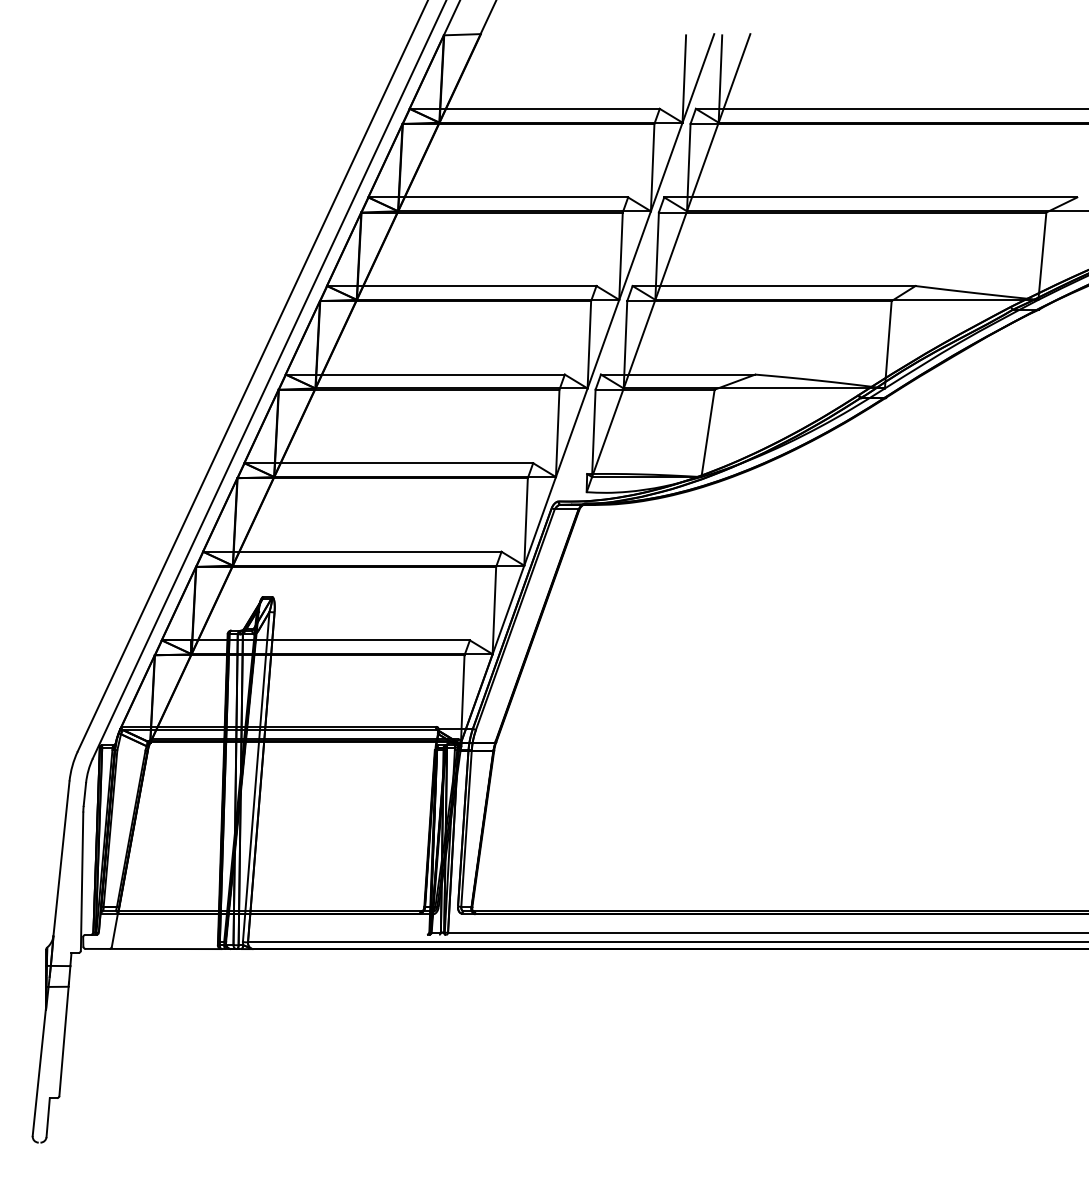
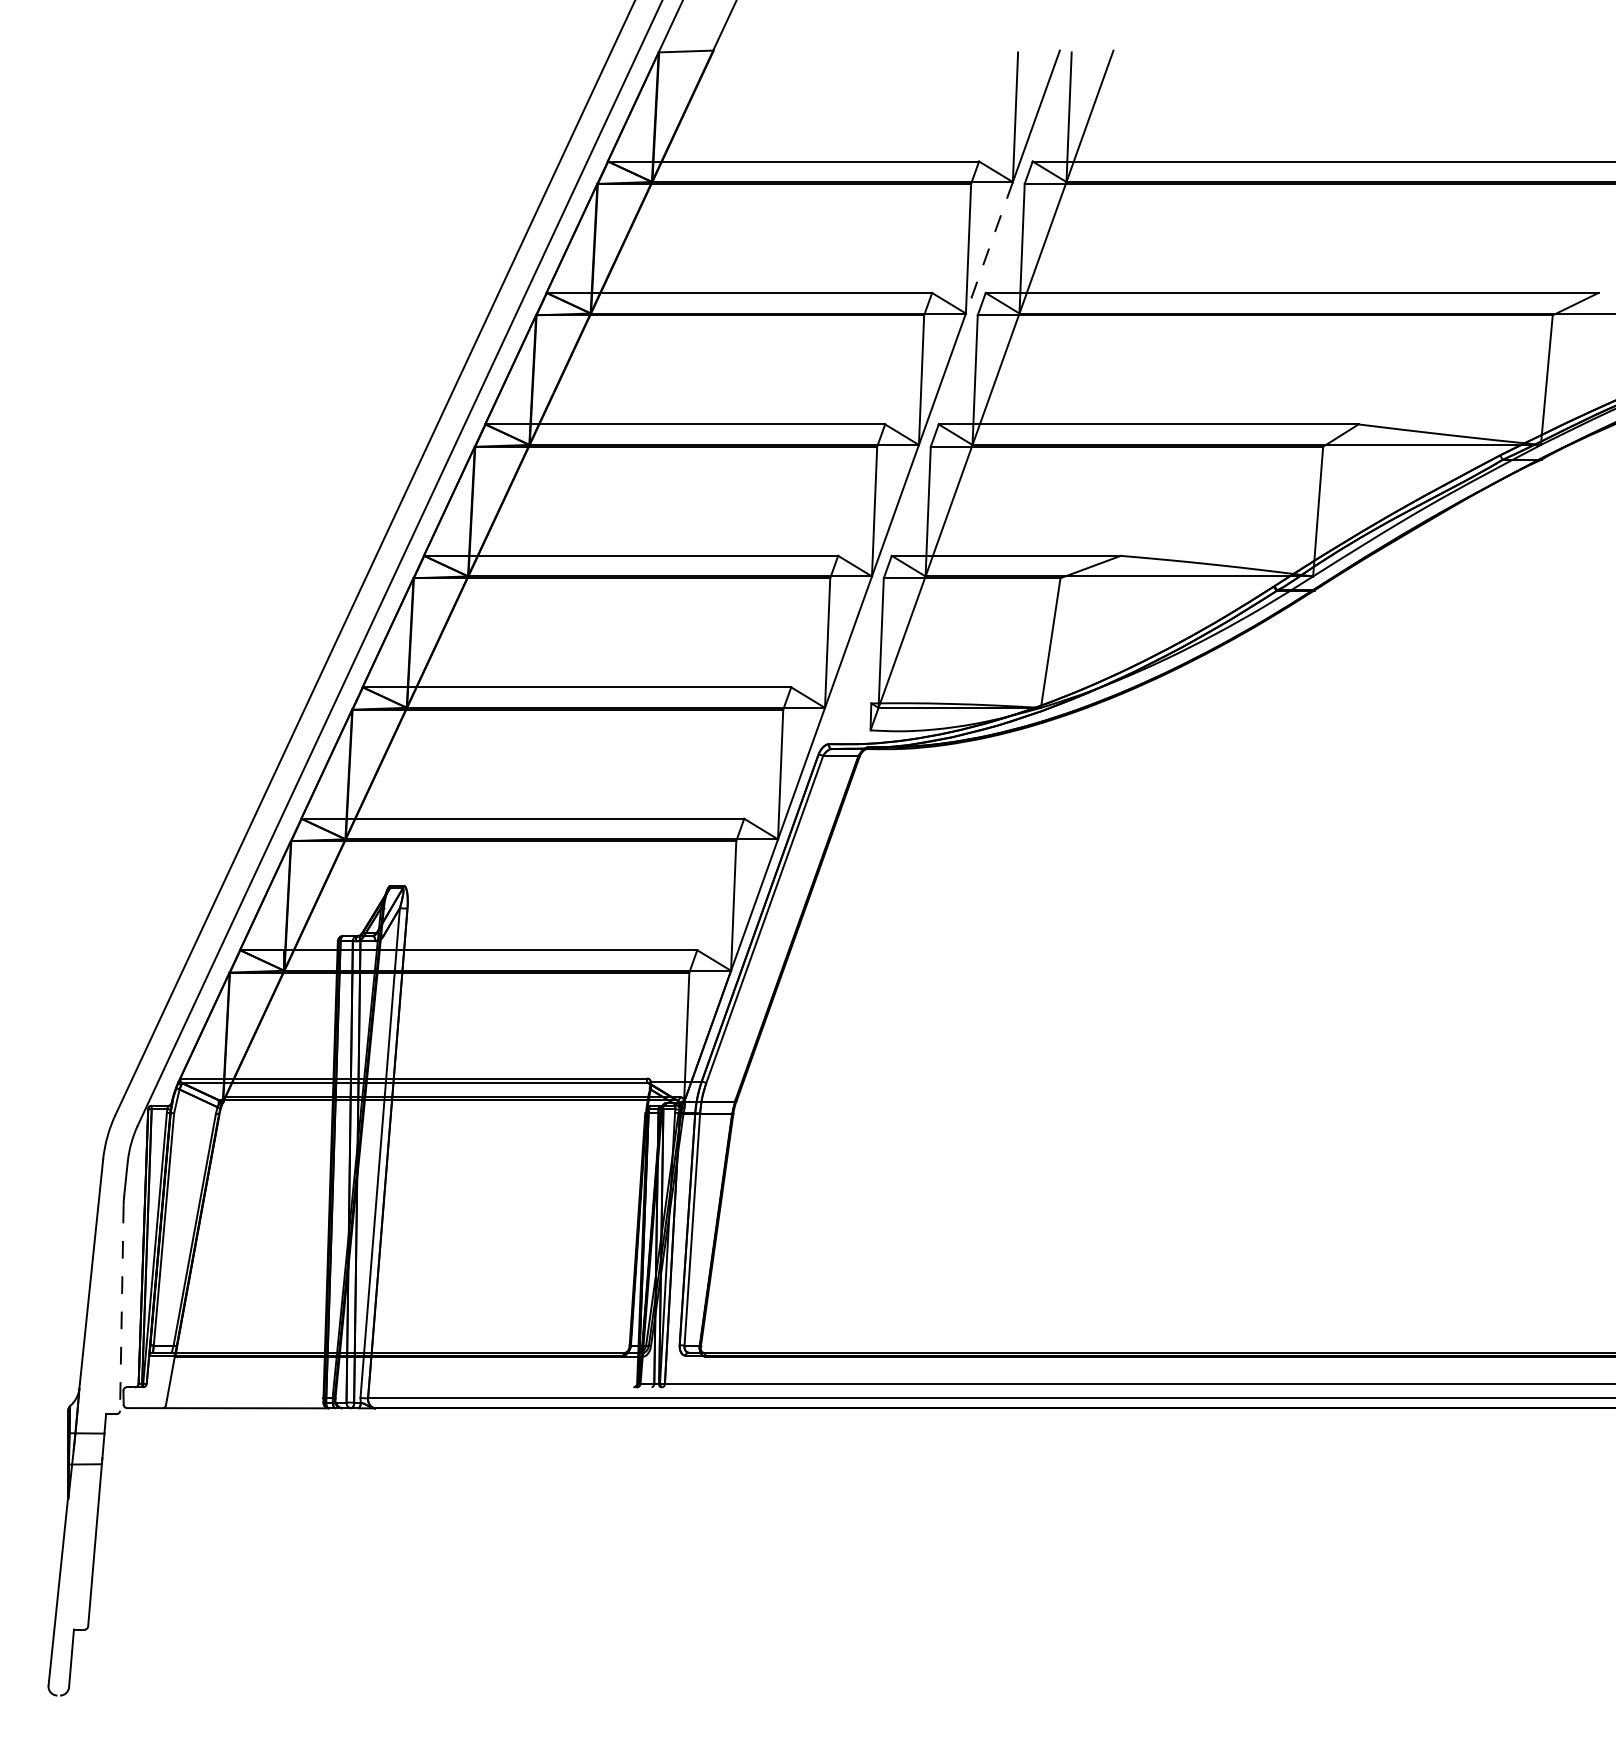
line: (666, 167) -> (989, 248), solid -> dashed
line: (82, 882) -> (122, 1309), solid -> dashed

